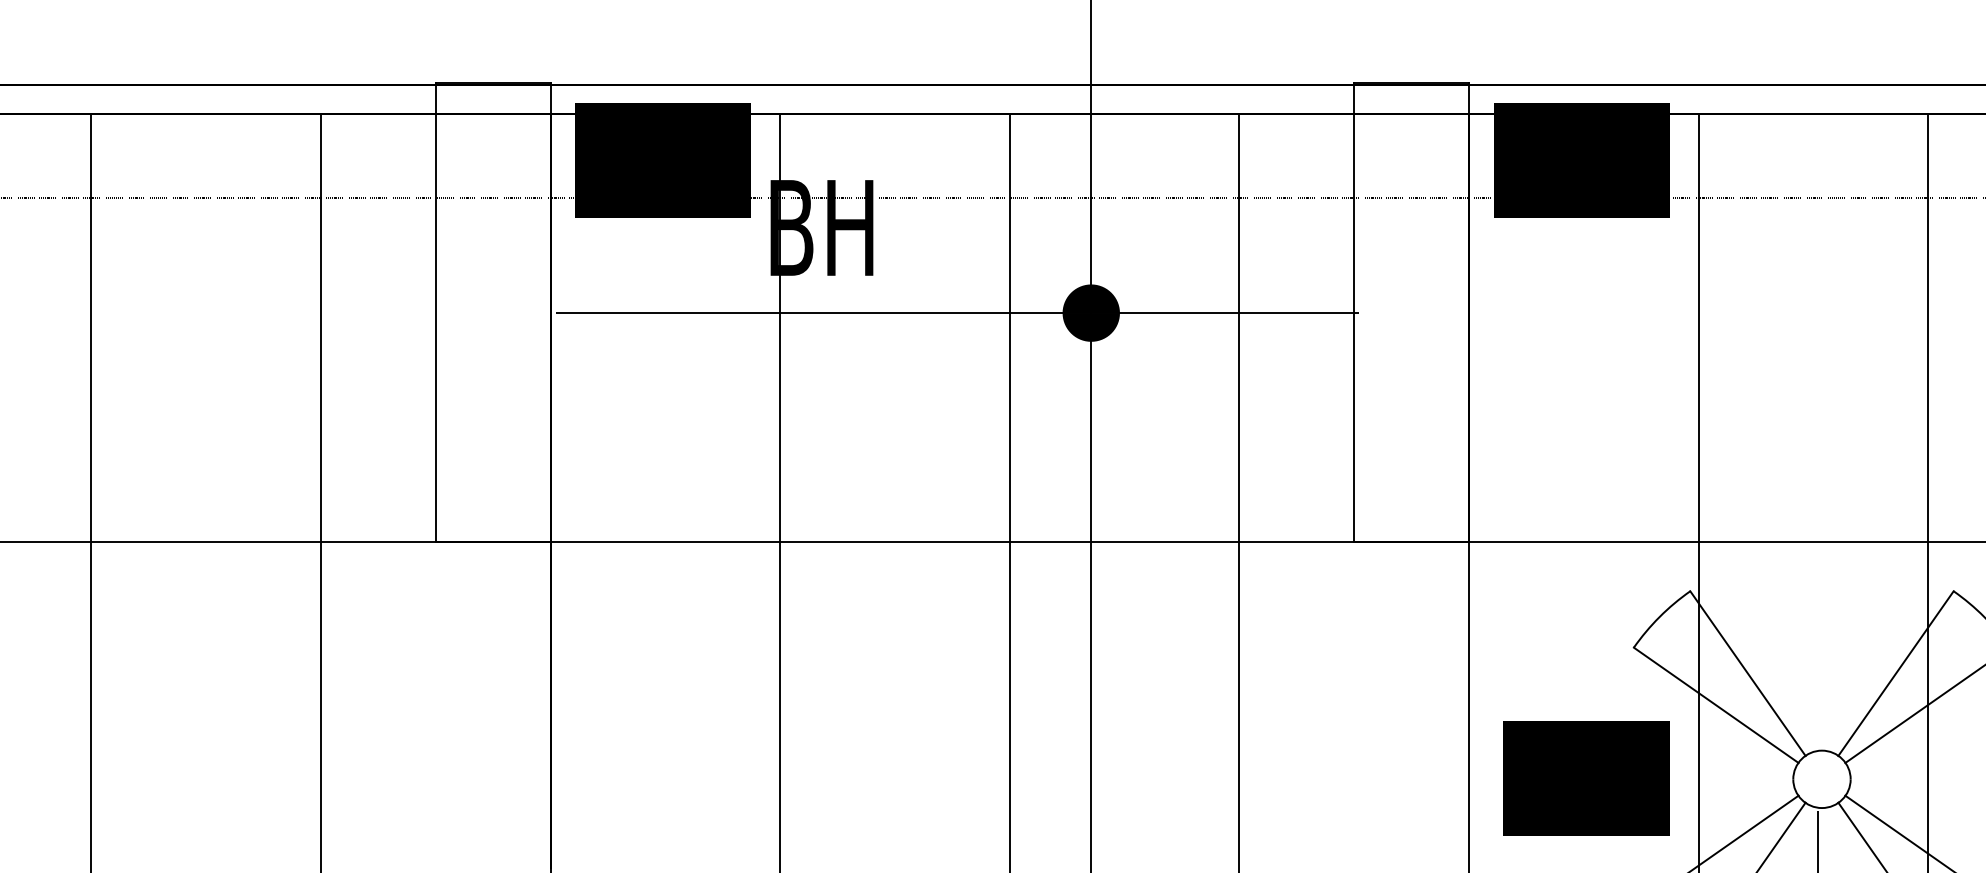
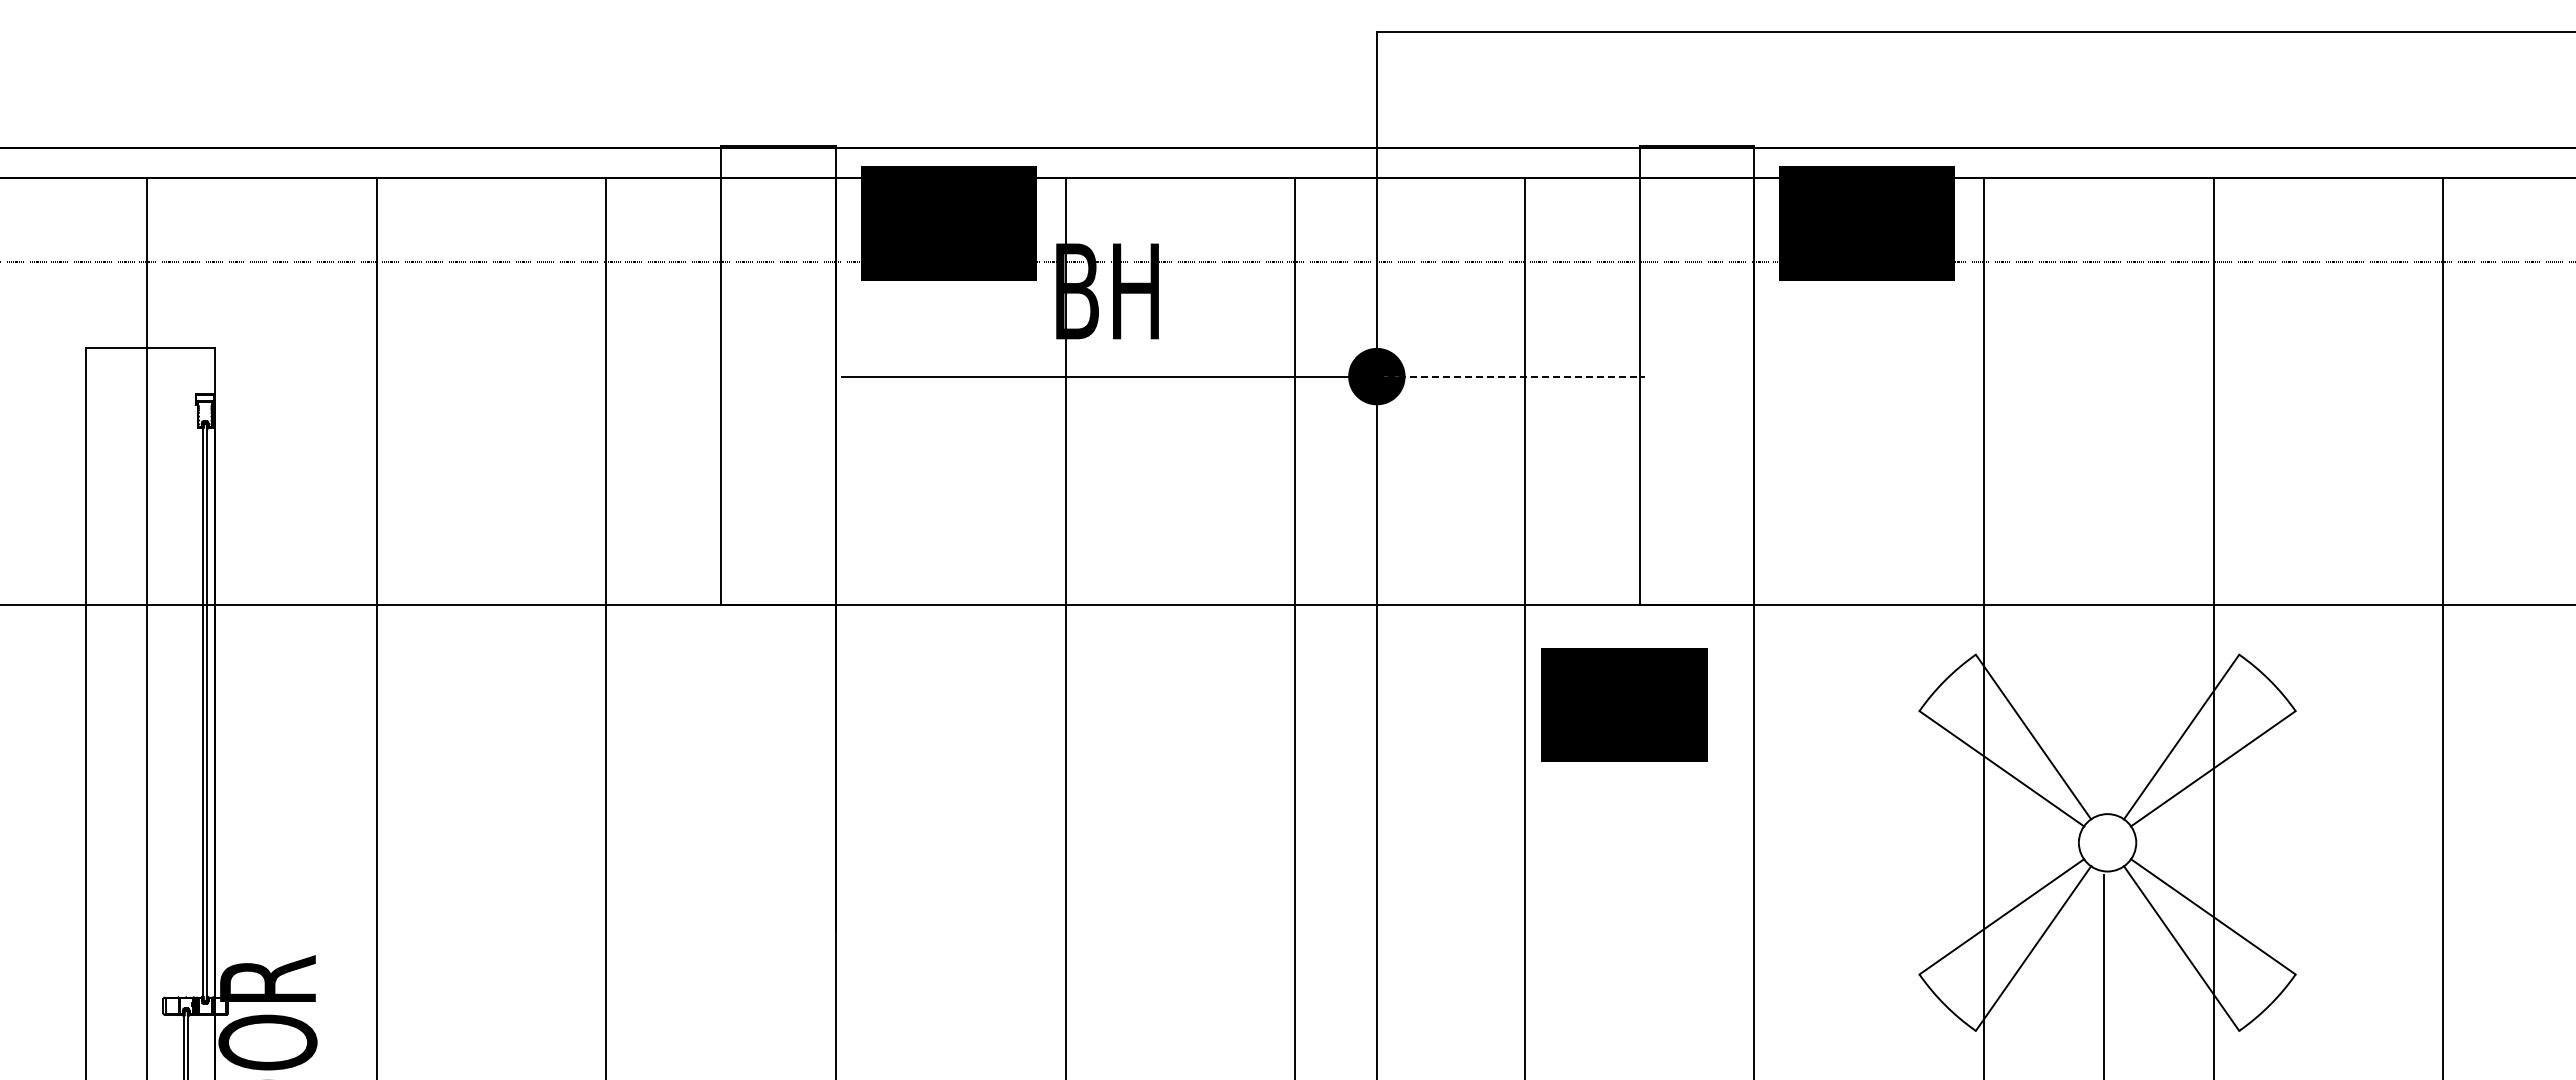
line: (1224, 313) -> (1510, 376), solid -> dashed
text: (1586, 778) -> (1624, 704), moved

